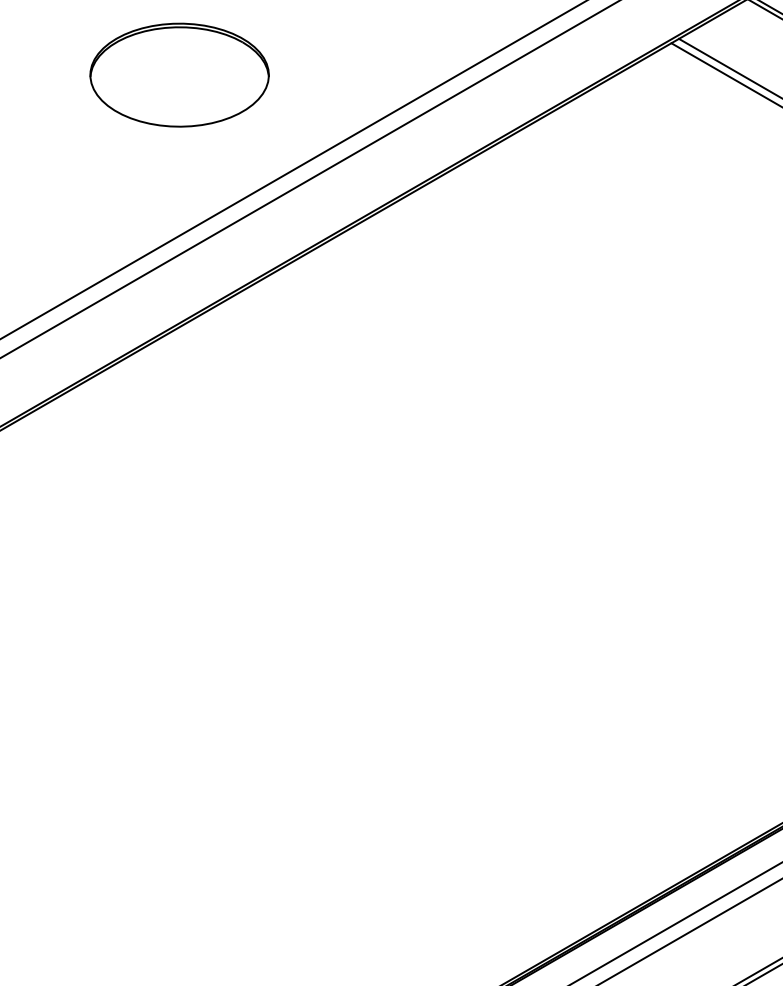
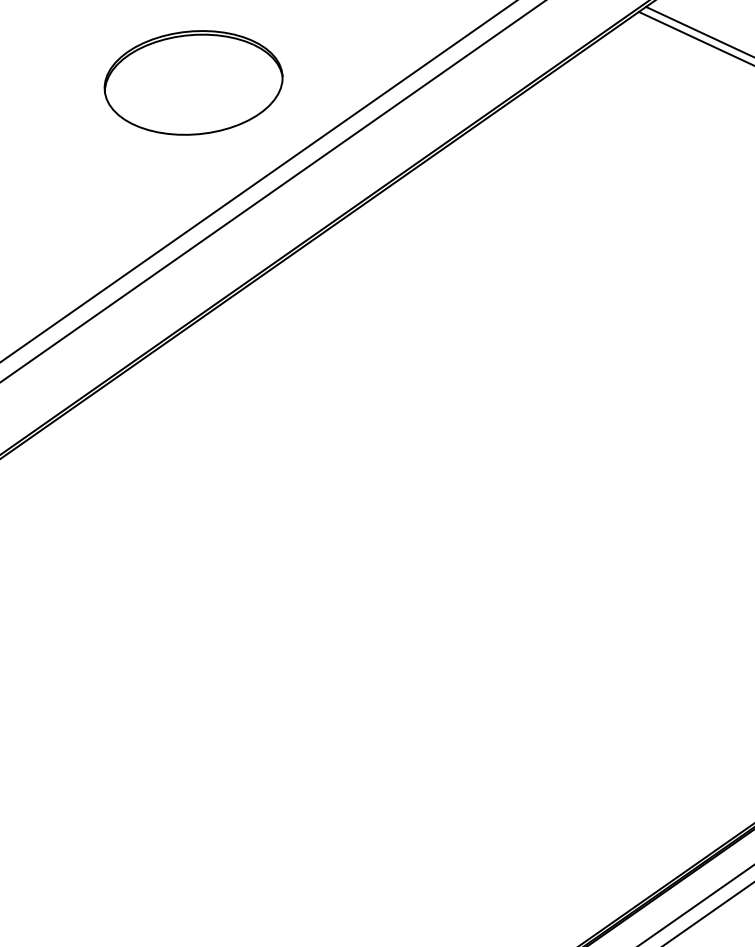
part: (179, 74) -> (193, 82), moved

